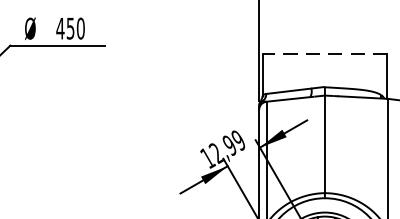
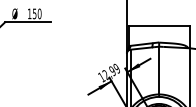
text: (60, 27) -> (29, 13), 450 -> 150
line: (325, 54) -> (159, 26), dashed -> solid

